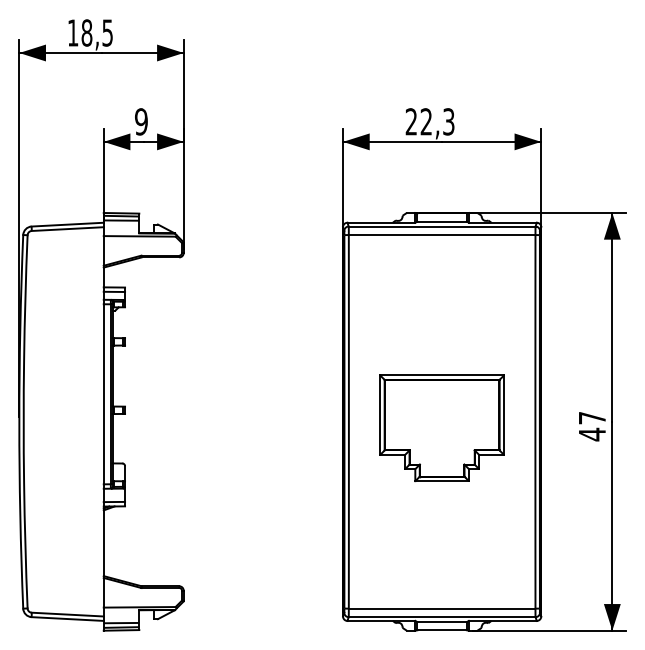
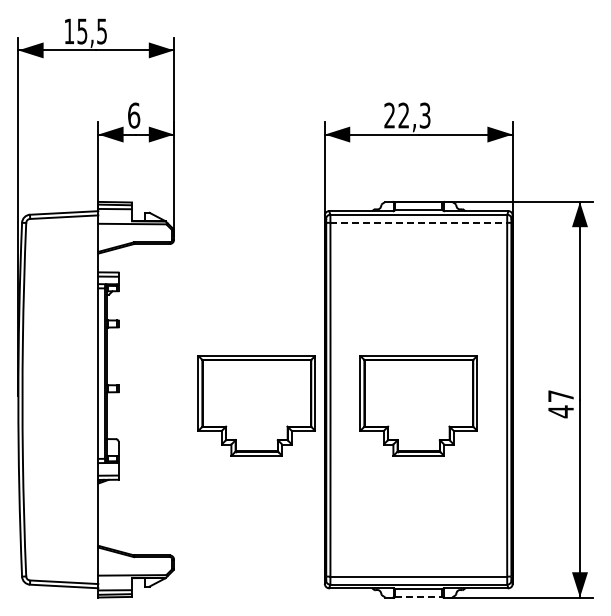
text: (87, 33) -> (82, 31), 18,5 -> 15,5
text: (140, 121) -> (133, 115), 9 -> 6
line: (442, 234) -> (419, 222), solid -> dashed
part: (270, 427) -> (256, 405), added
line: (442, 630) -> (419, 597), solid -> dashed

